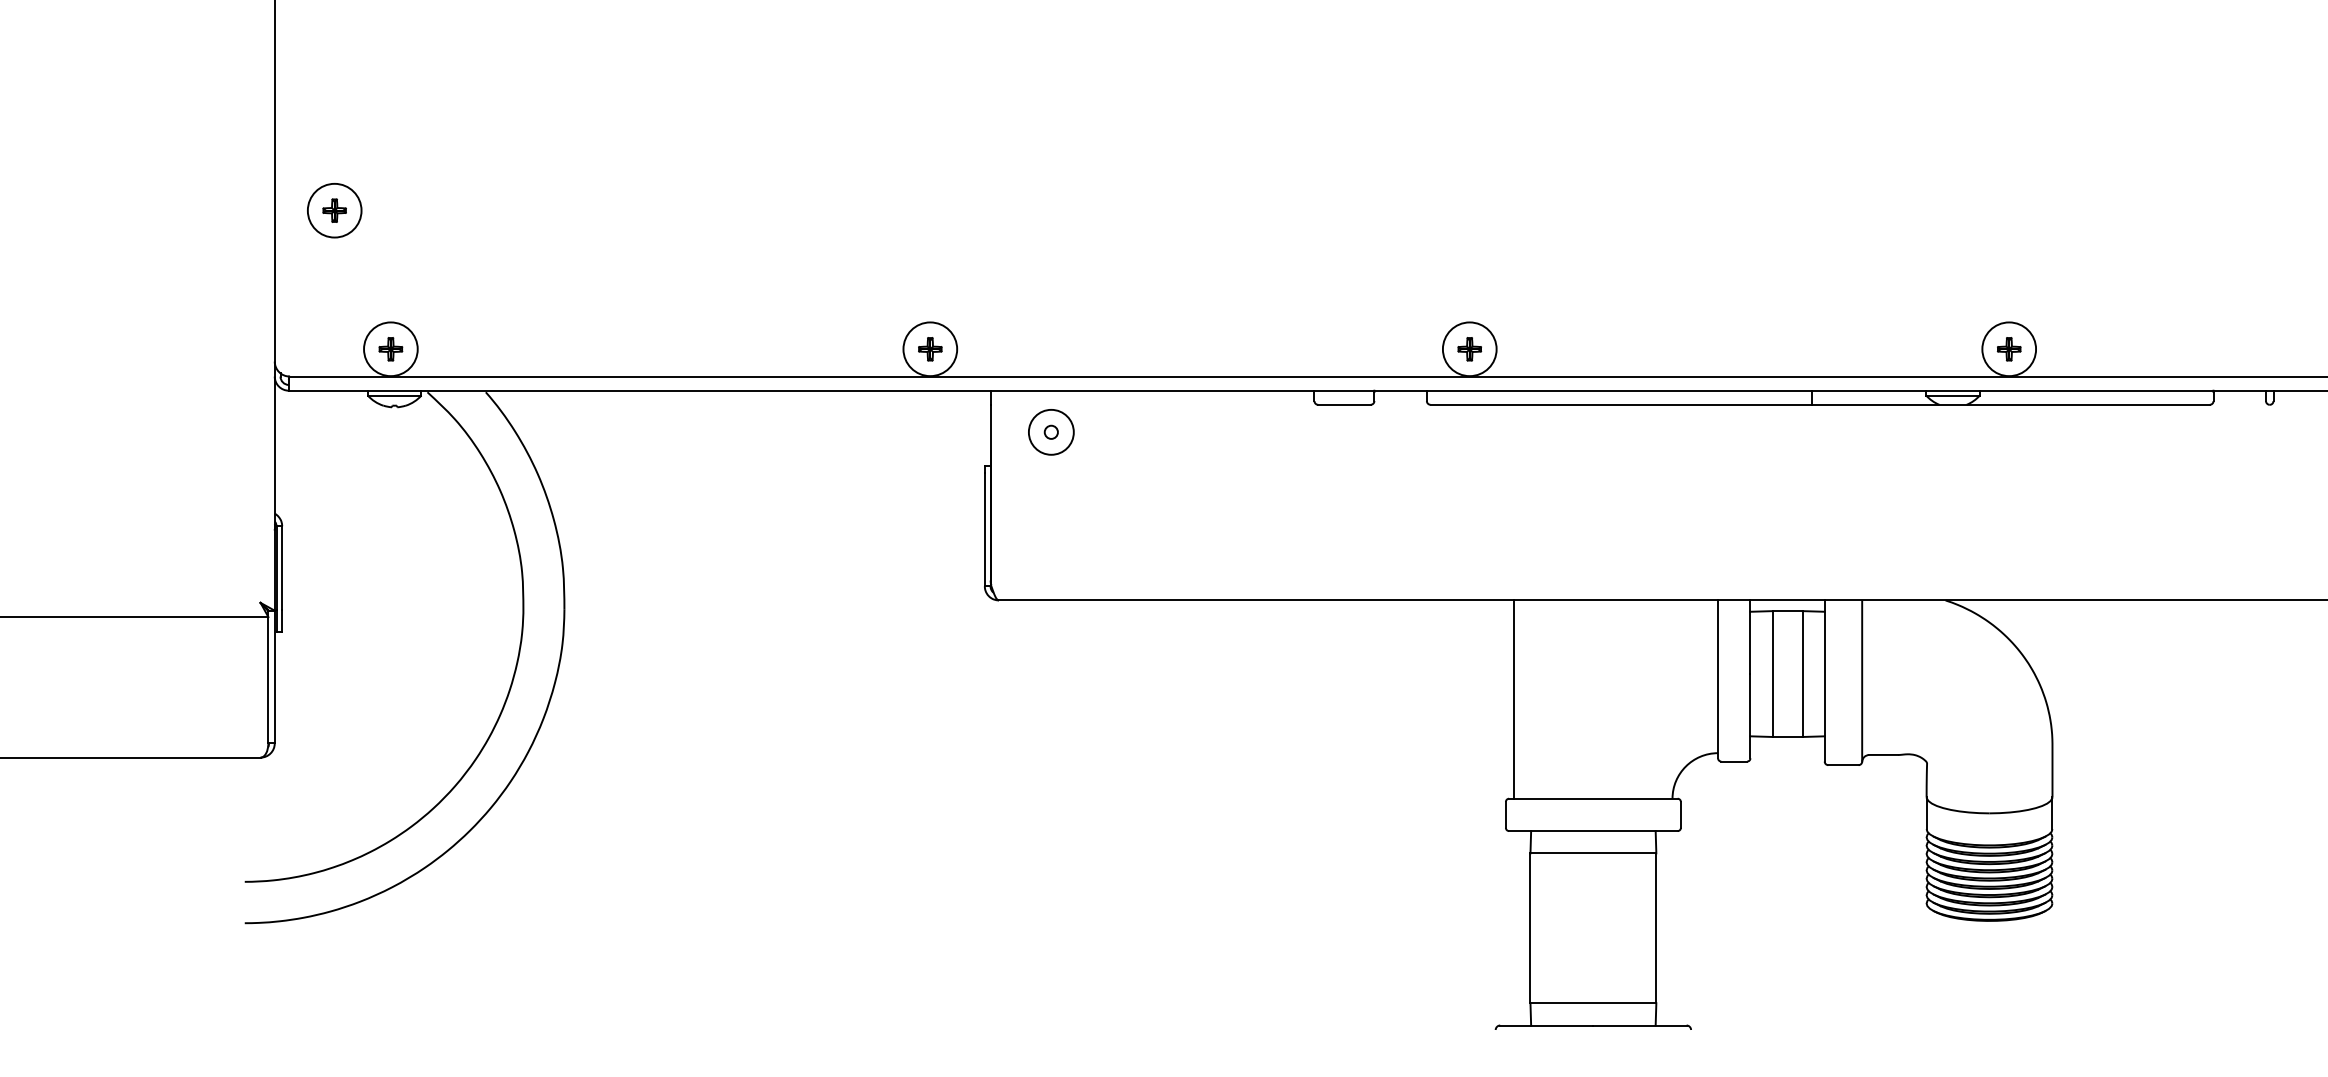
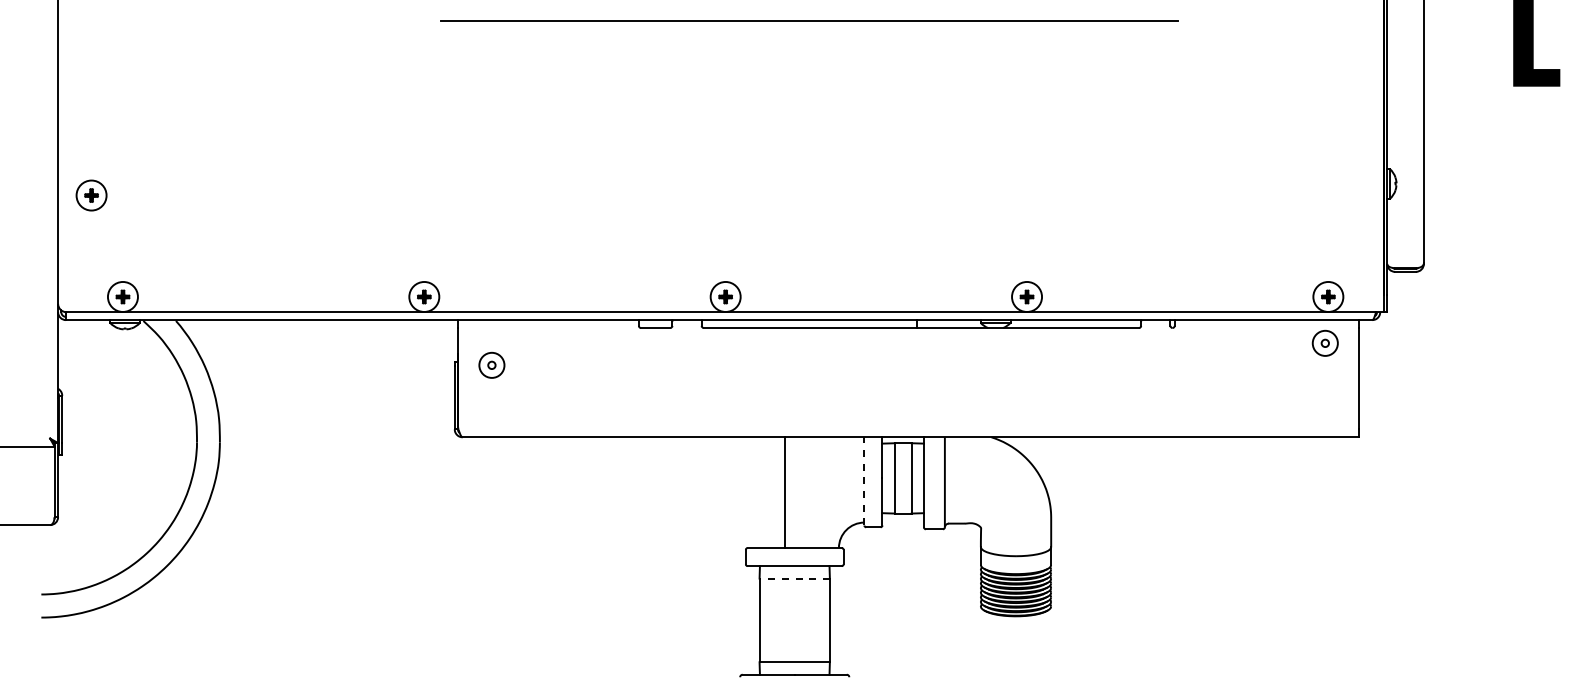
part: (334, 210) -> (91, 195), moved
part: (1050, 430) -> (491, 364), moved
line: (1718, 677) -> (864, 480), solid -> dashed
line: (1514, 699) -> (784, 492), moved
line: (1592, 853) -> (794, 578), solid -> dashed

